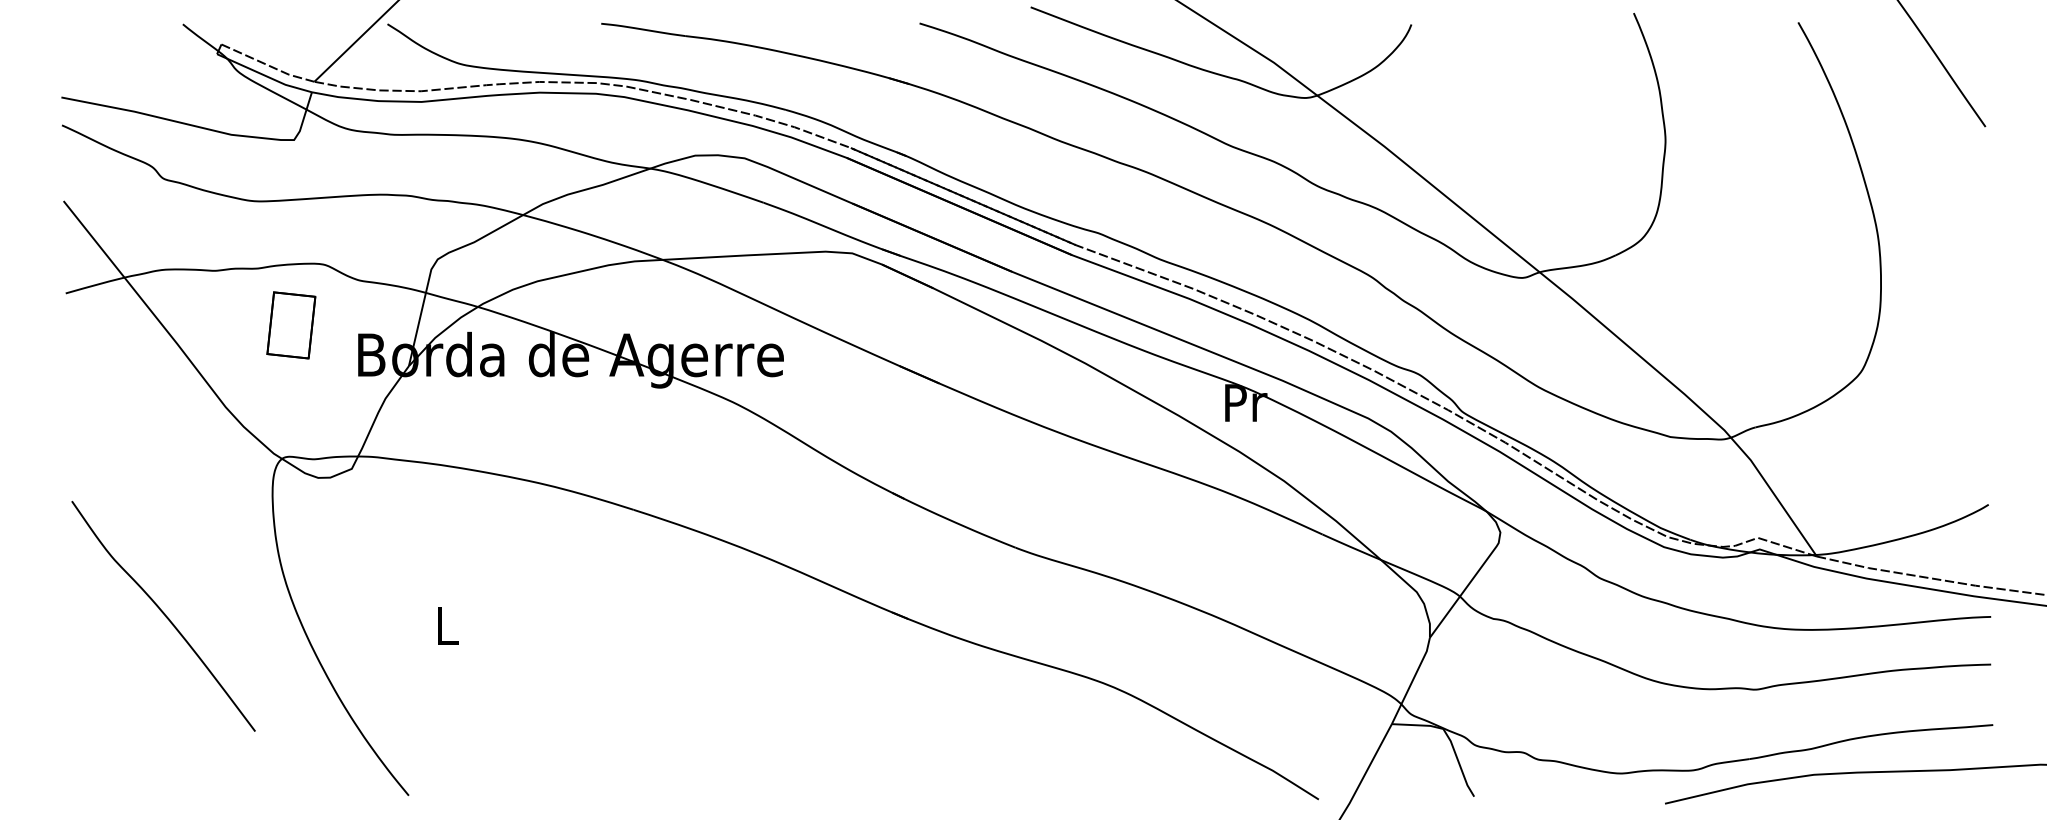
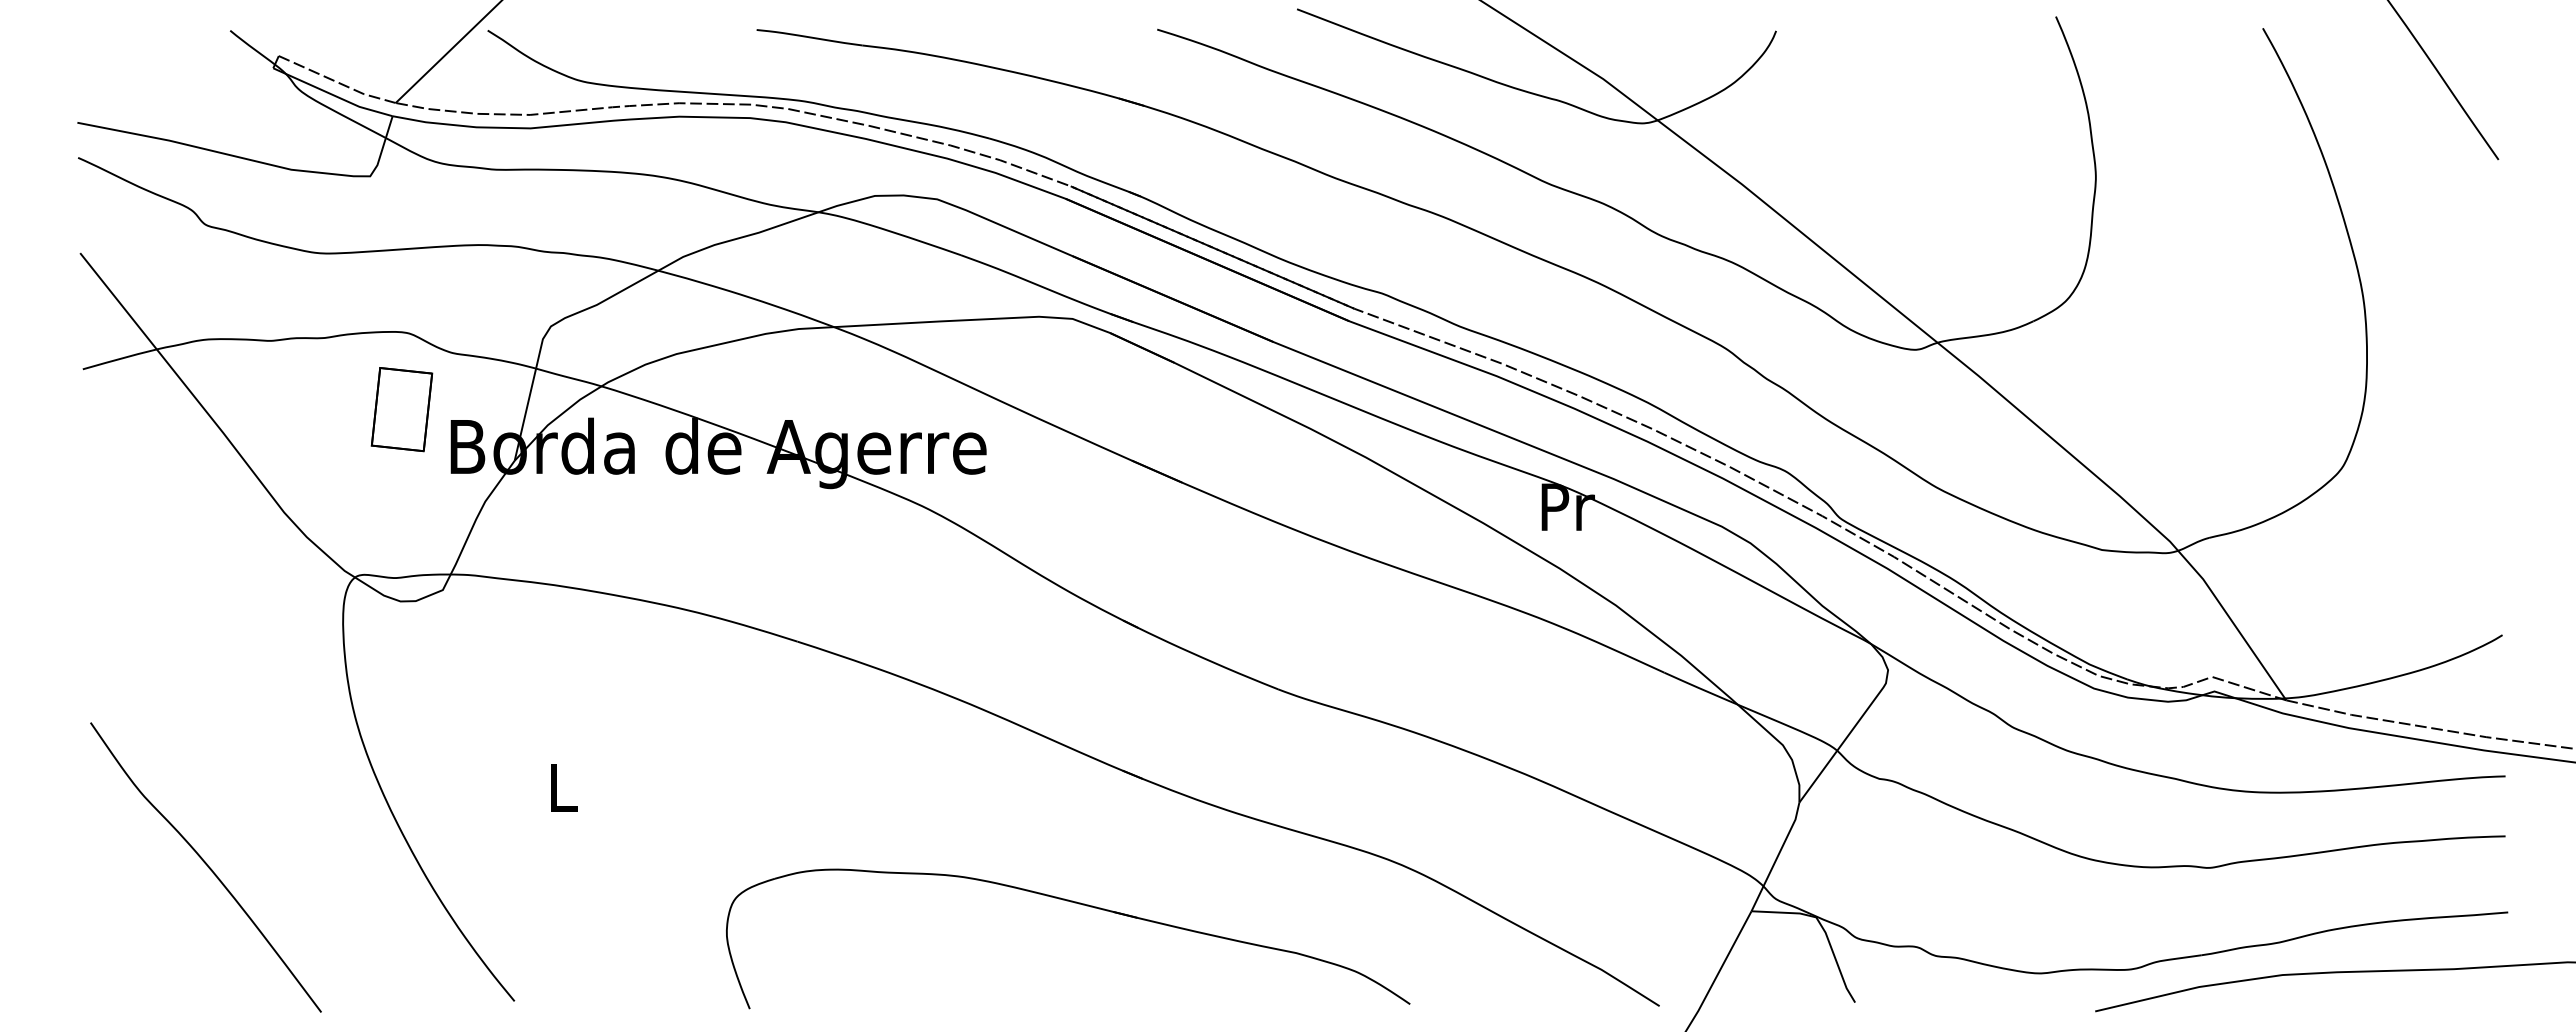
part: (291, 325) -> (402, 409), moved
curve: (164, 615) -> (207, 866), moved
part: (855, 718) -> (1076, 904), added

